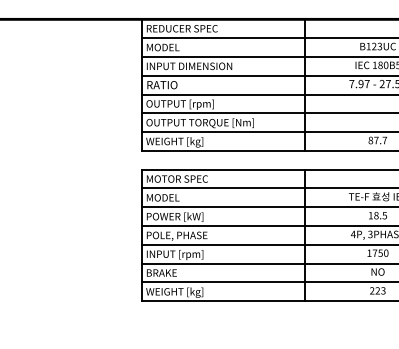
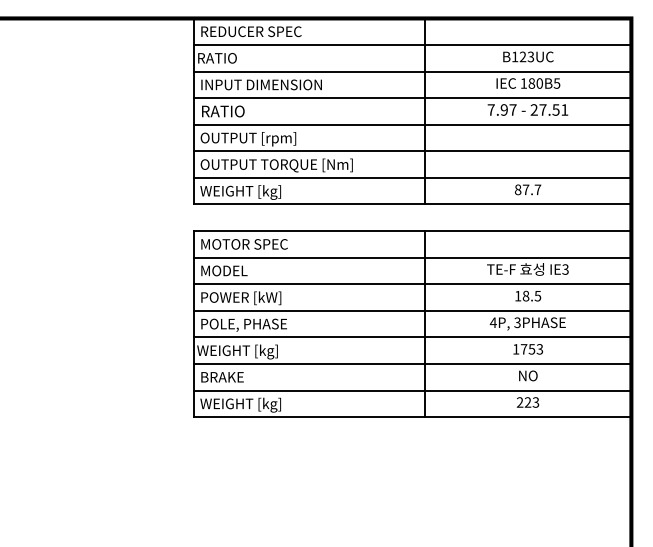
text: (161, 47) -> (222, 58), MODEL -> RATIO
text: (385, 253) -> (539, 349), 1750 -> 1753
text: (173, 254) -> (239, 351), INPUT [rpm] -> WEIGHT [kg]

